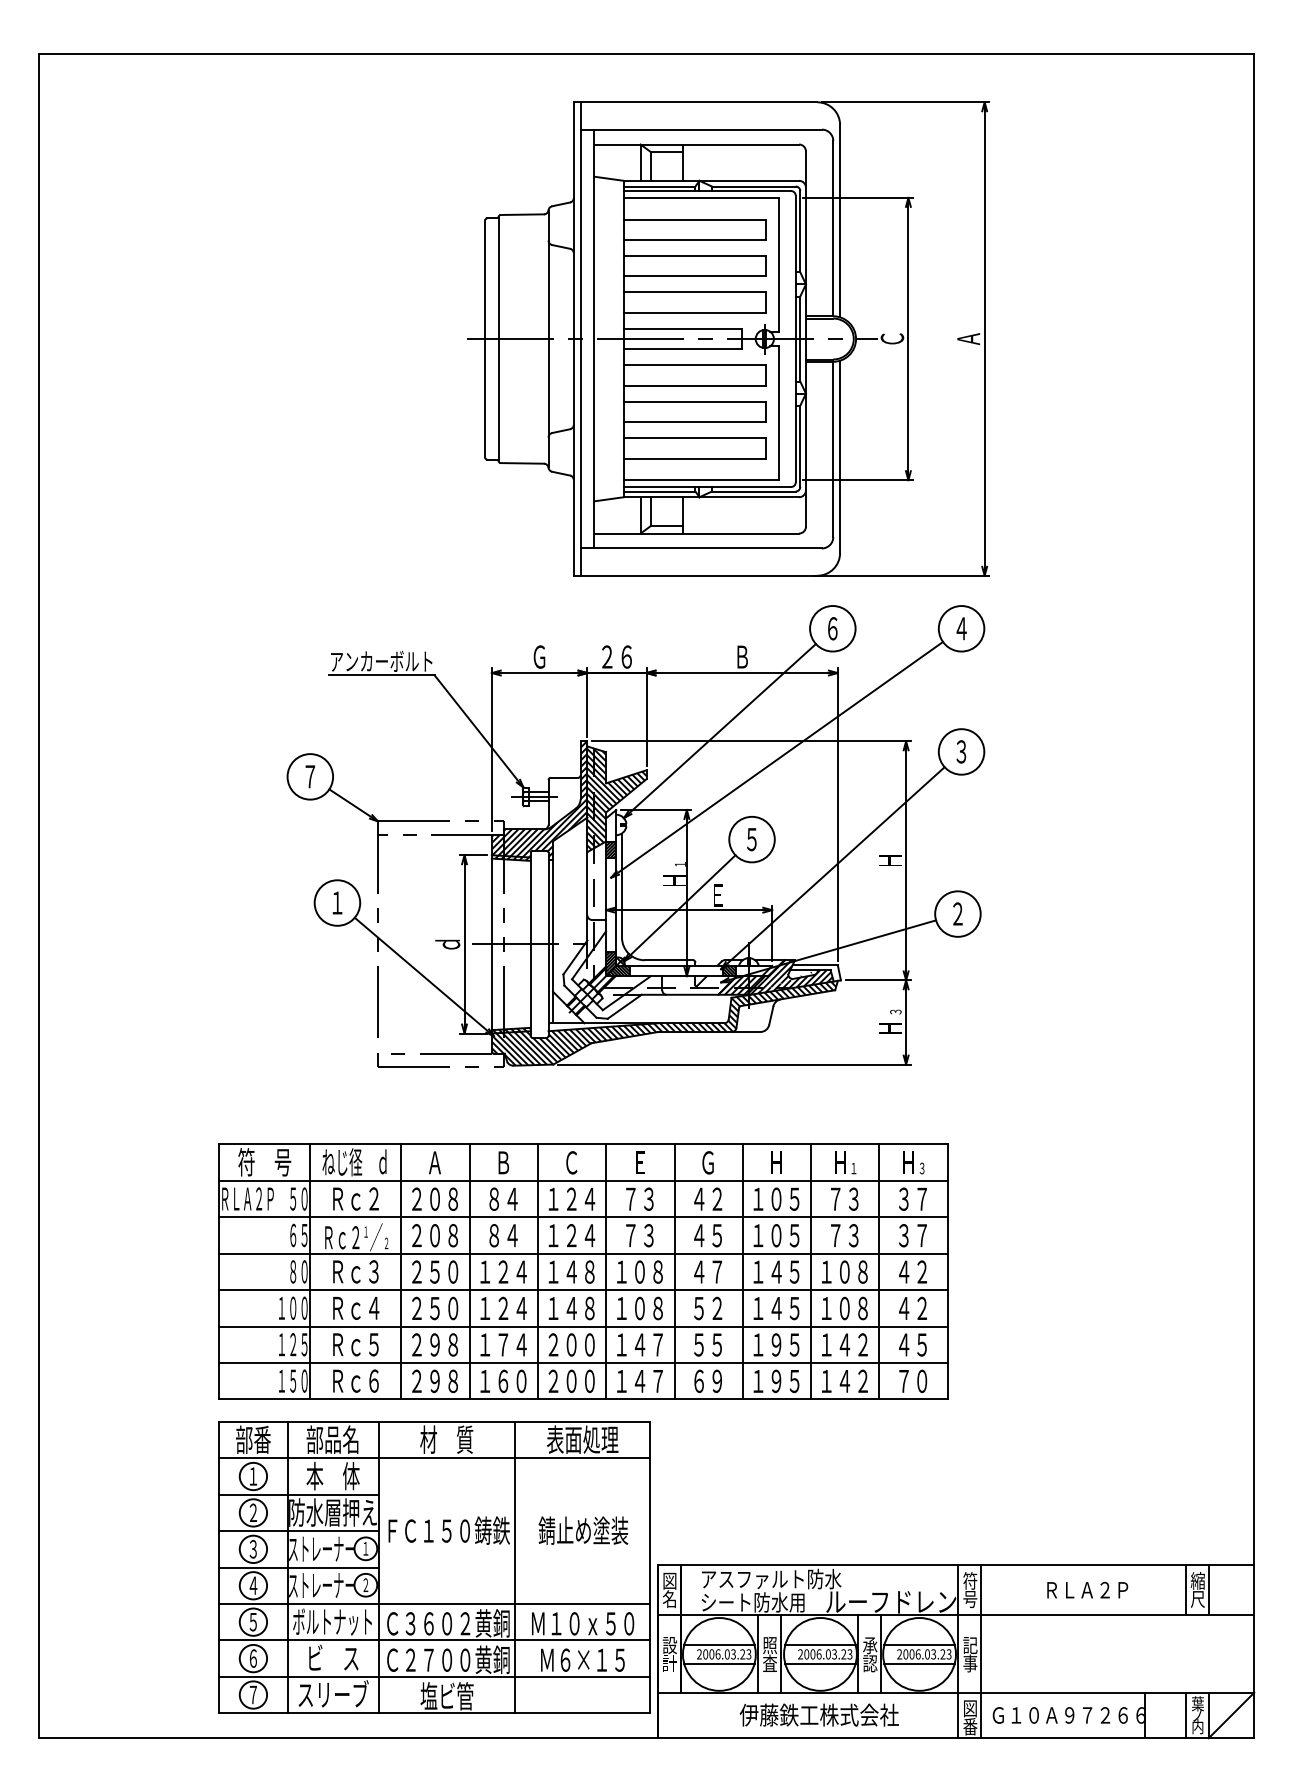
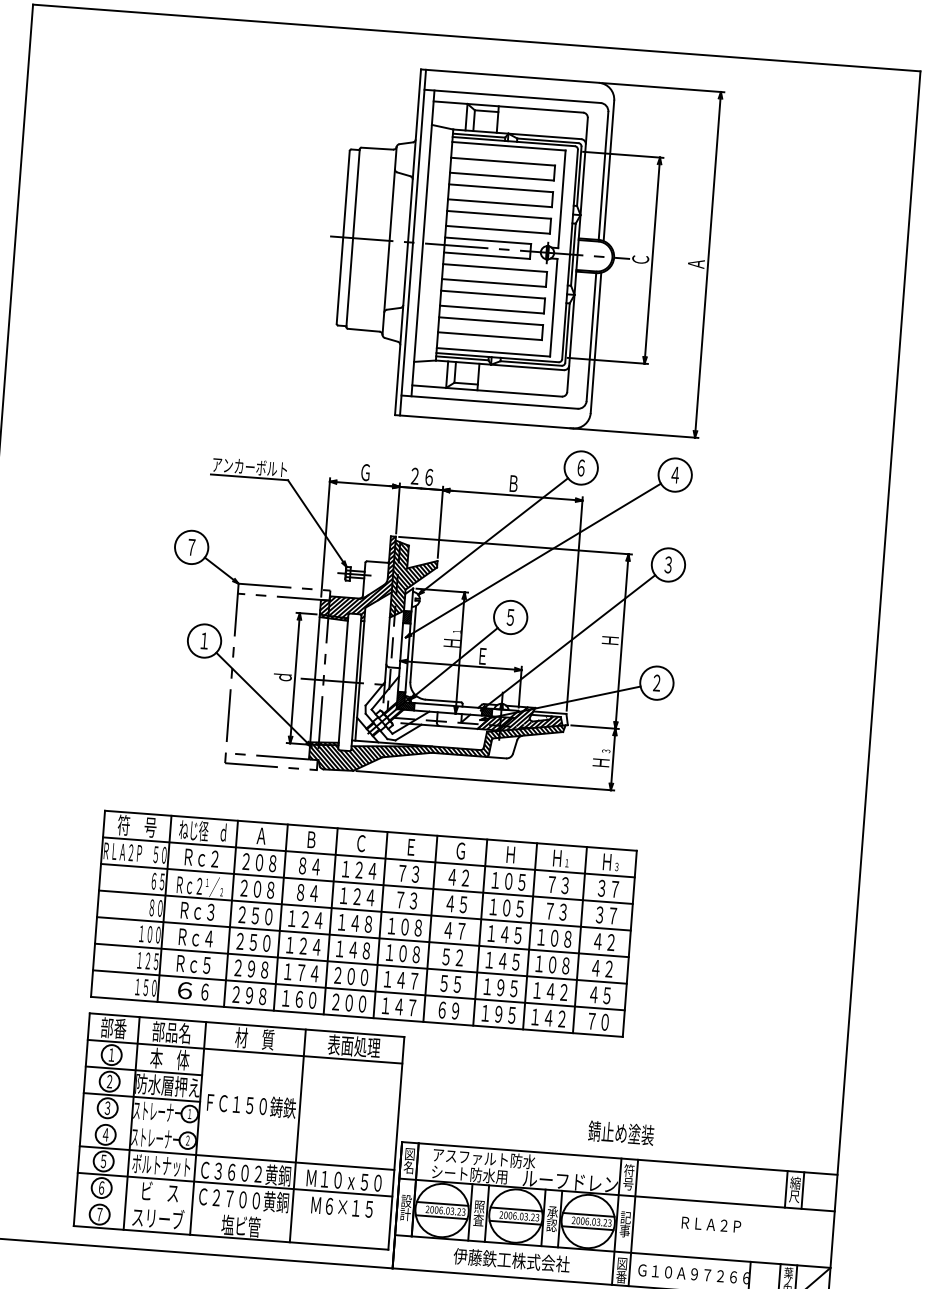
text: (346, 1380) -> (184, 990), Ｒｃ -> ６
text: (583, 1530) -> (621, 1133), moved
line: (298, 1567) -> (139, 1123), removed
text: (1087, 1589) -> (711, 1224), moved
line: (434, 1676) -> (232, 1211), removed

